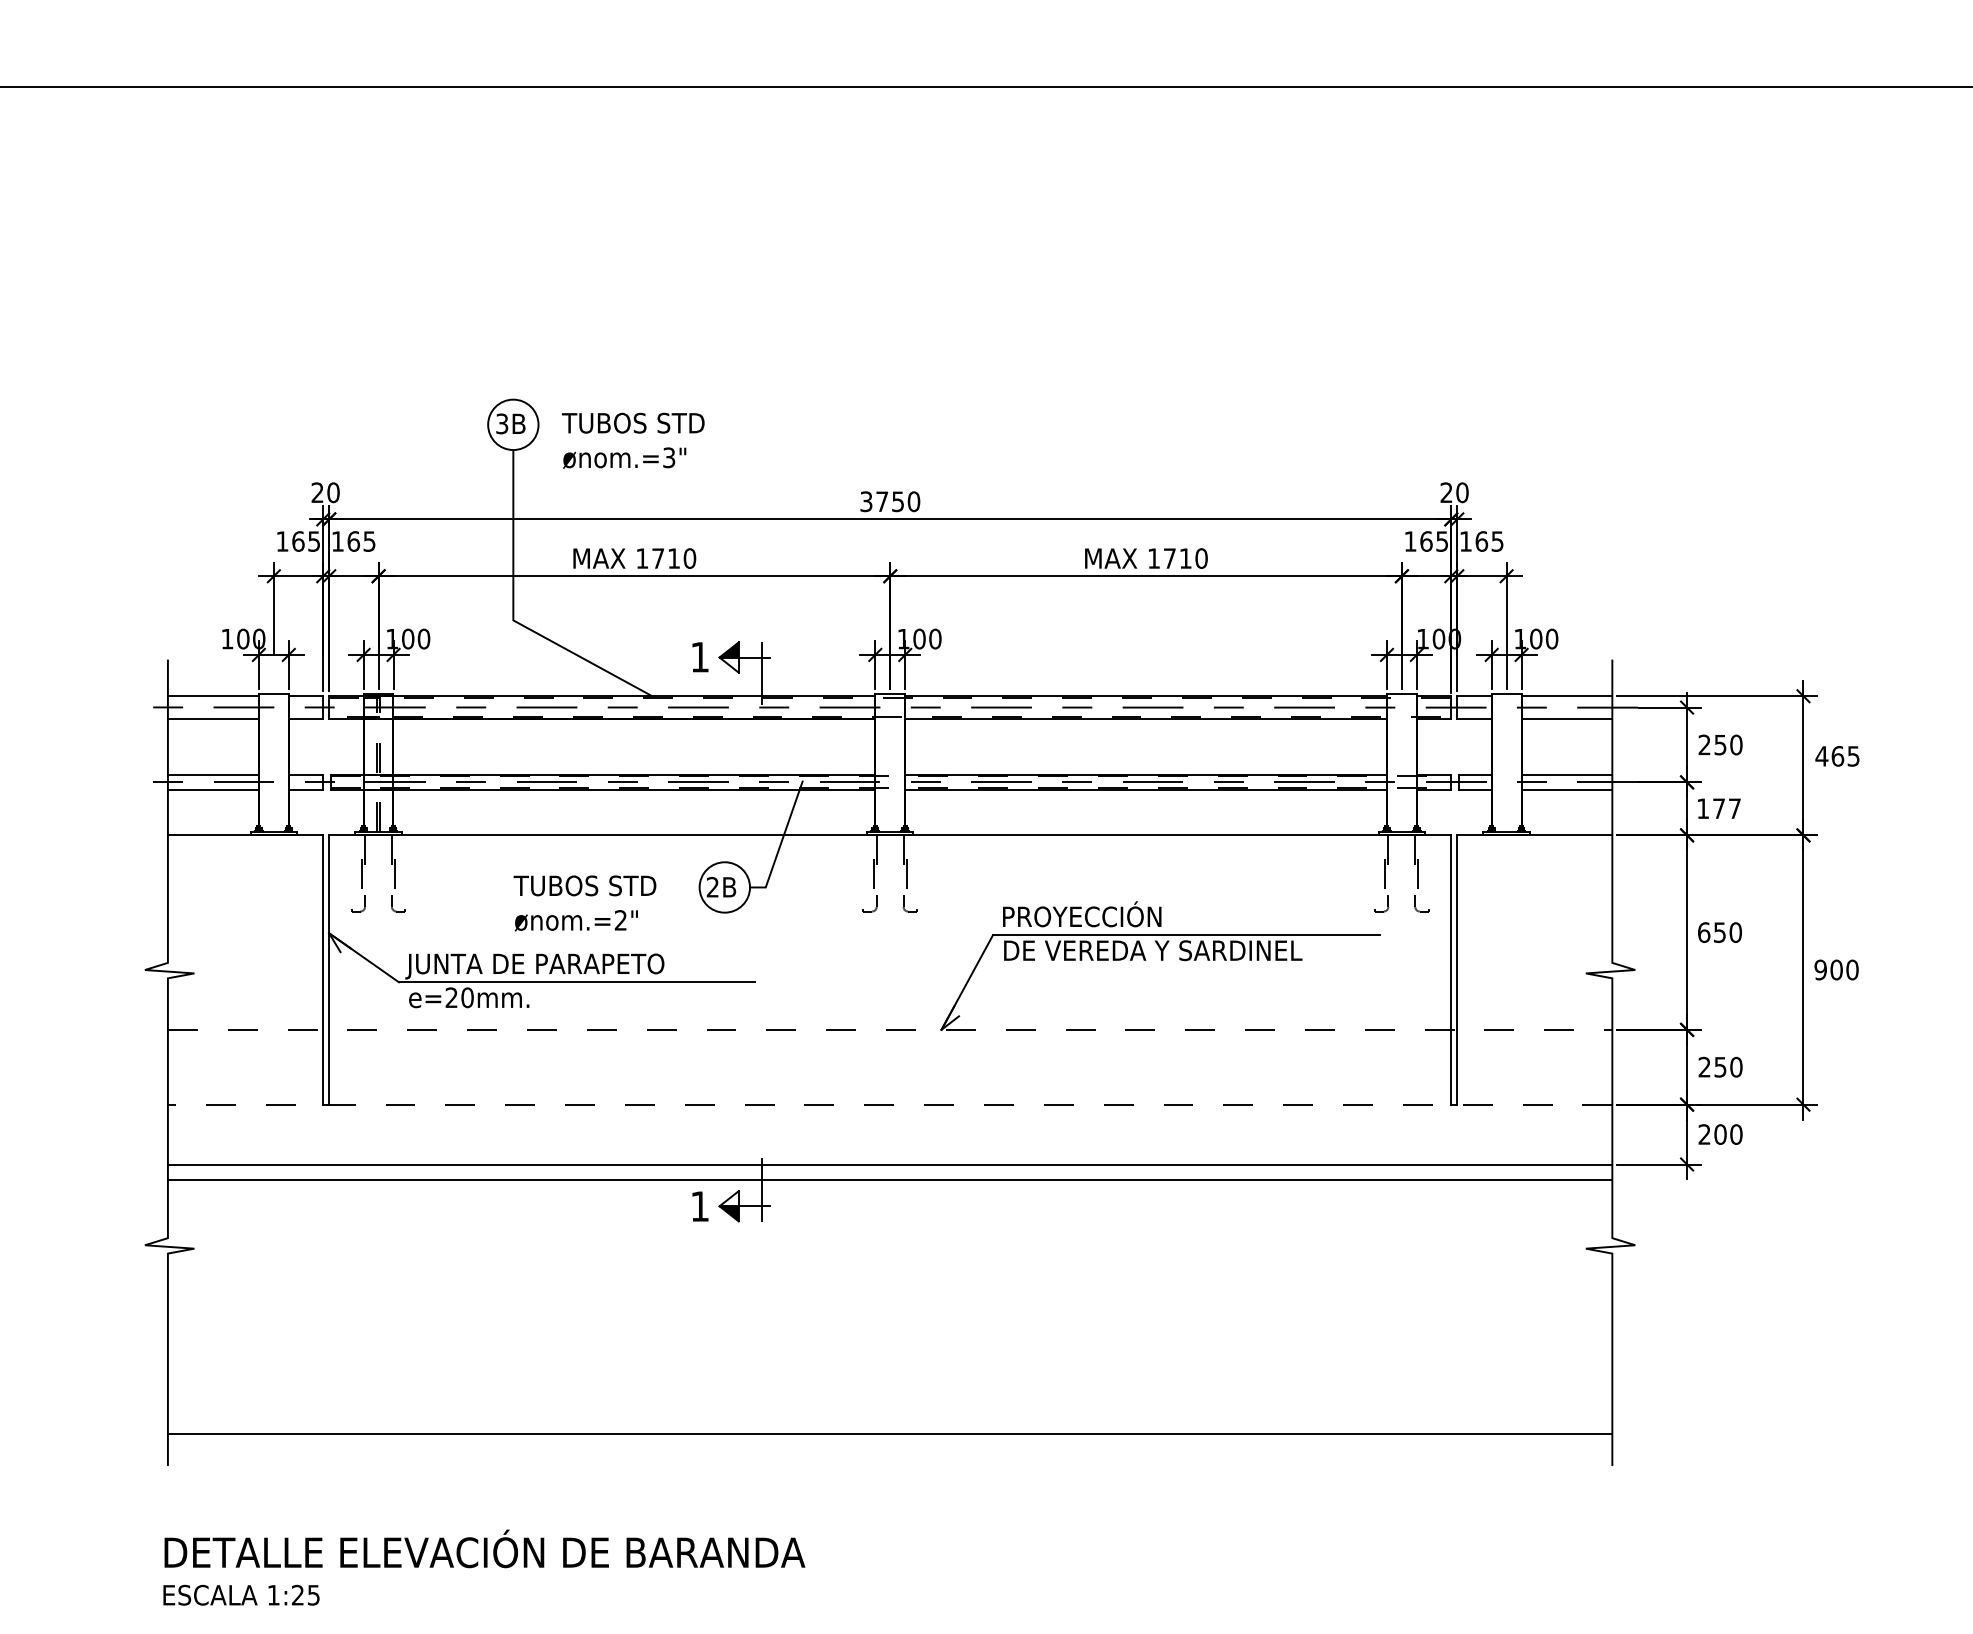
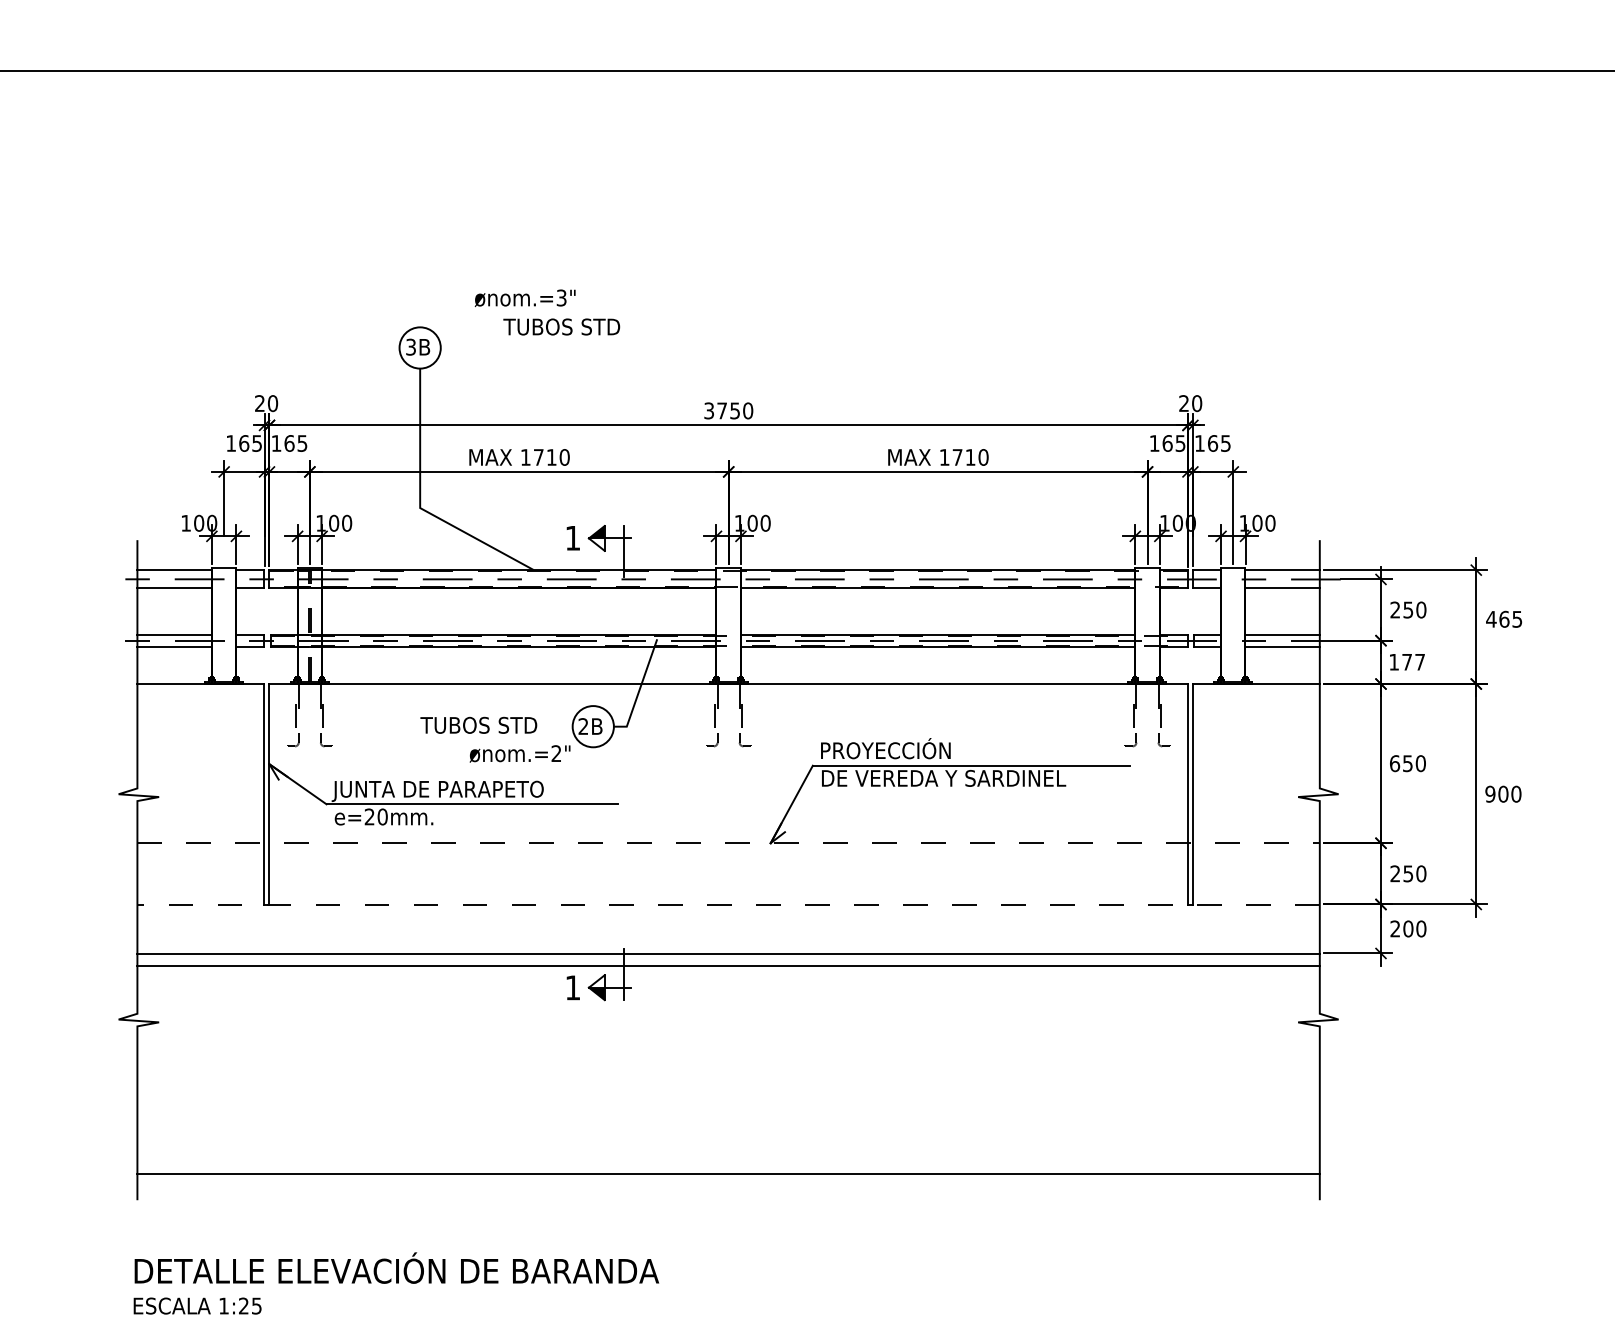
text: (633, 422) -> (561, 326), moved
text: (624, 457) -> (525, 297), moved
text: (575, 920) -> (519, 753), moved

